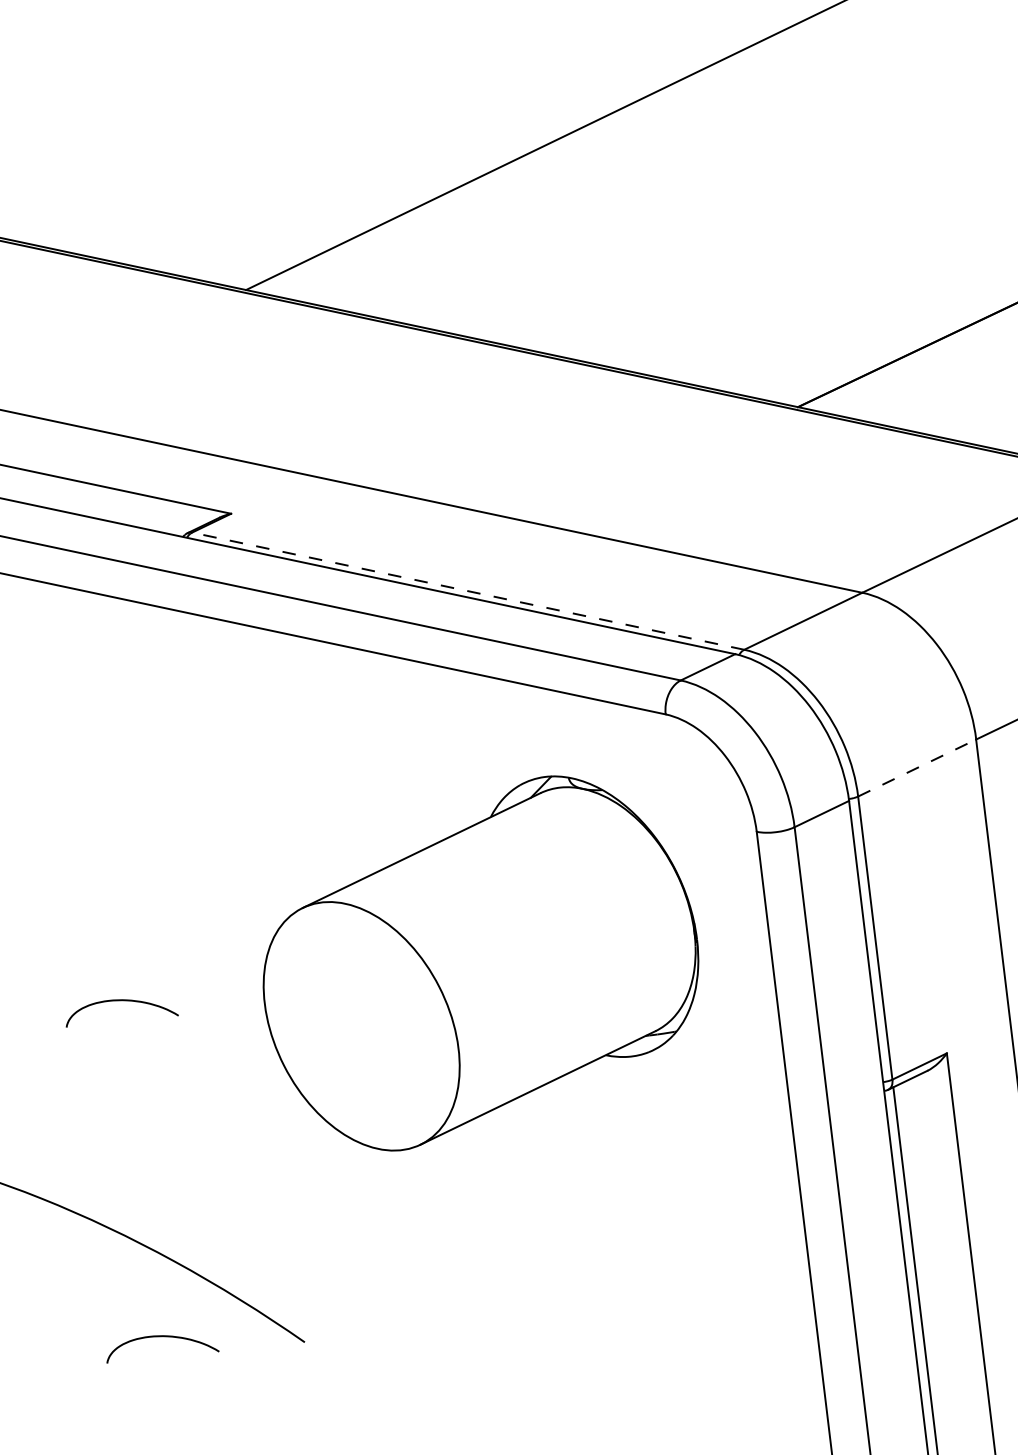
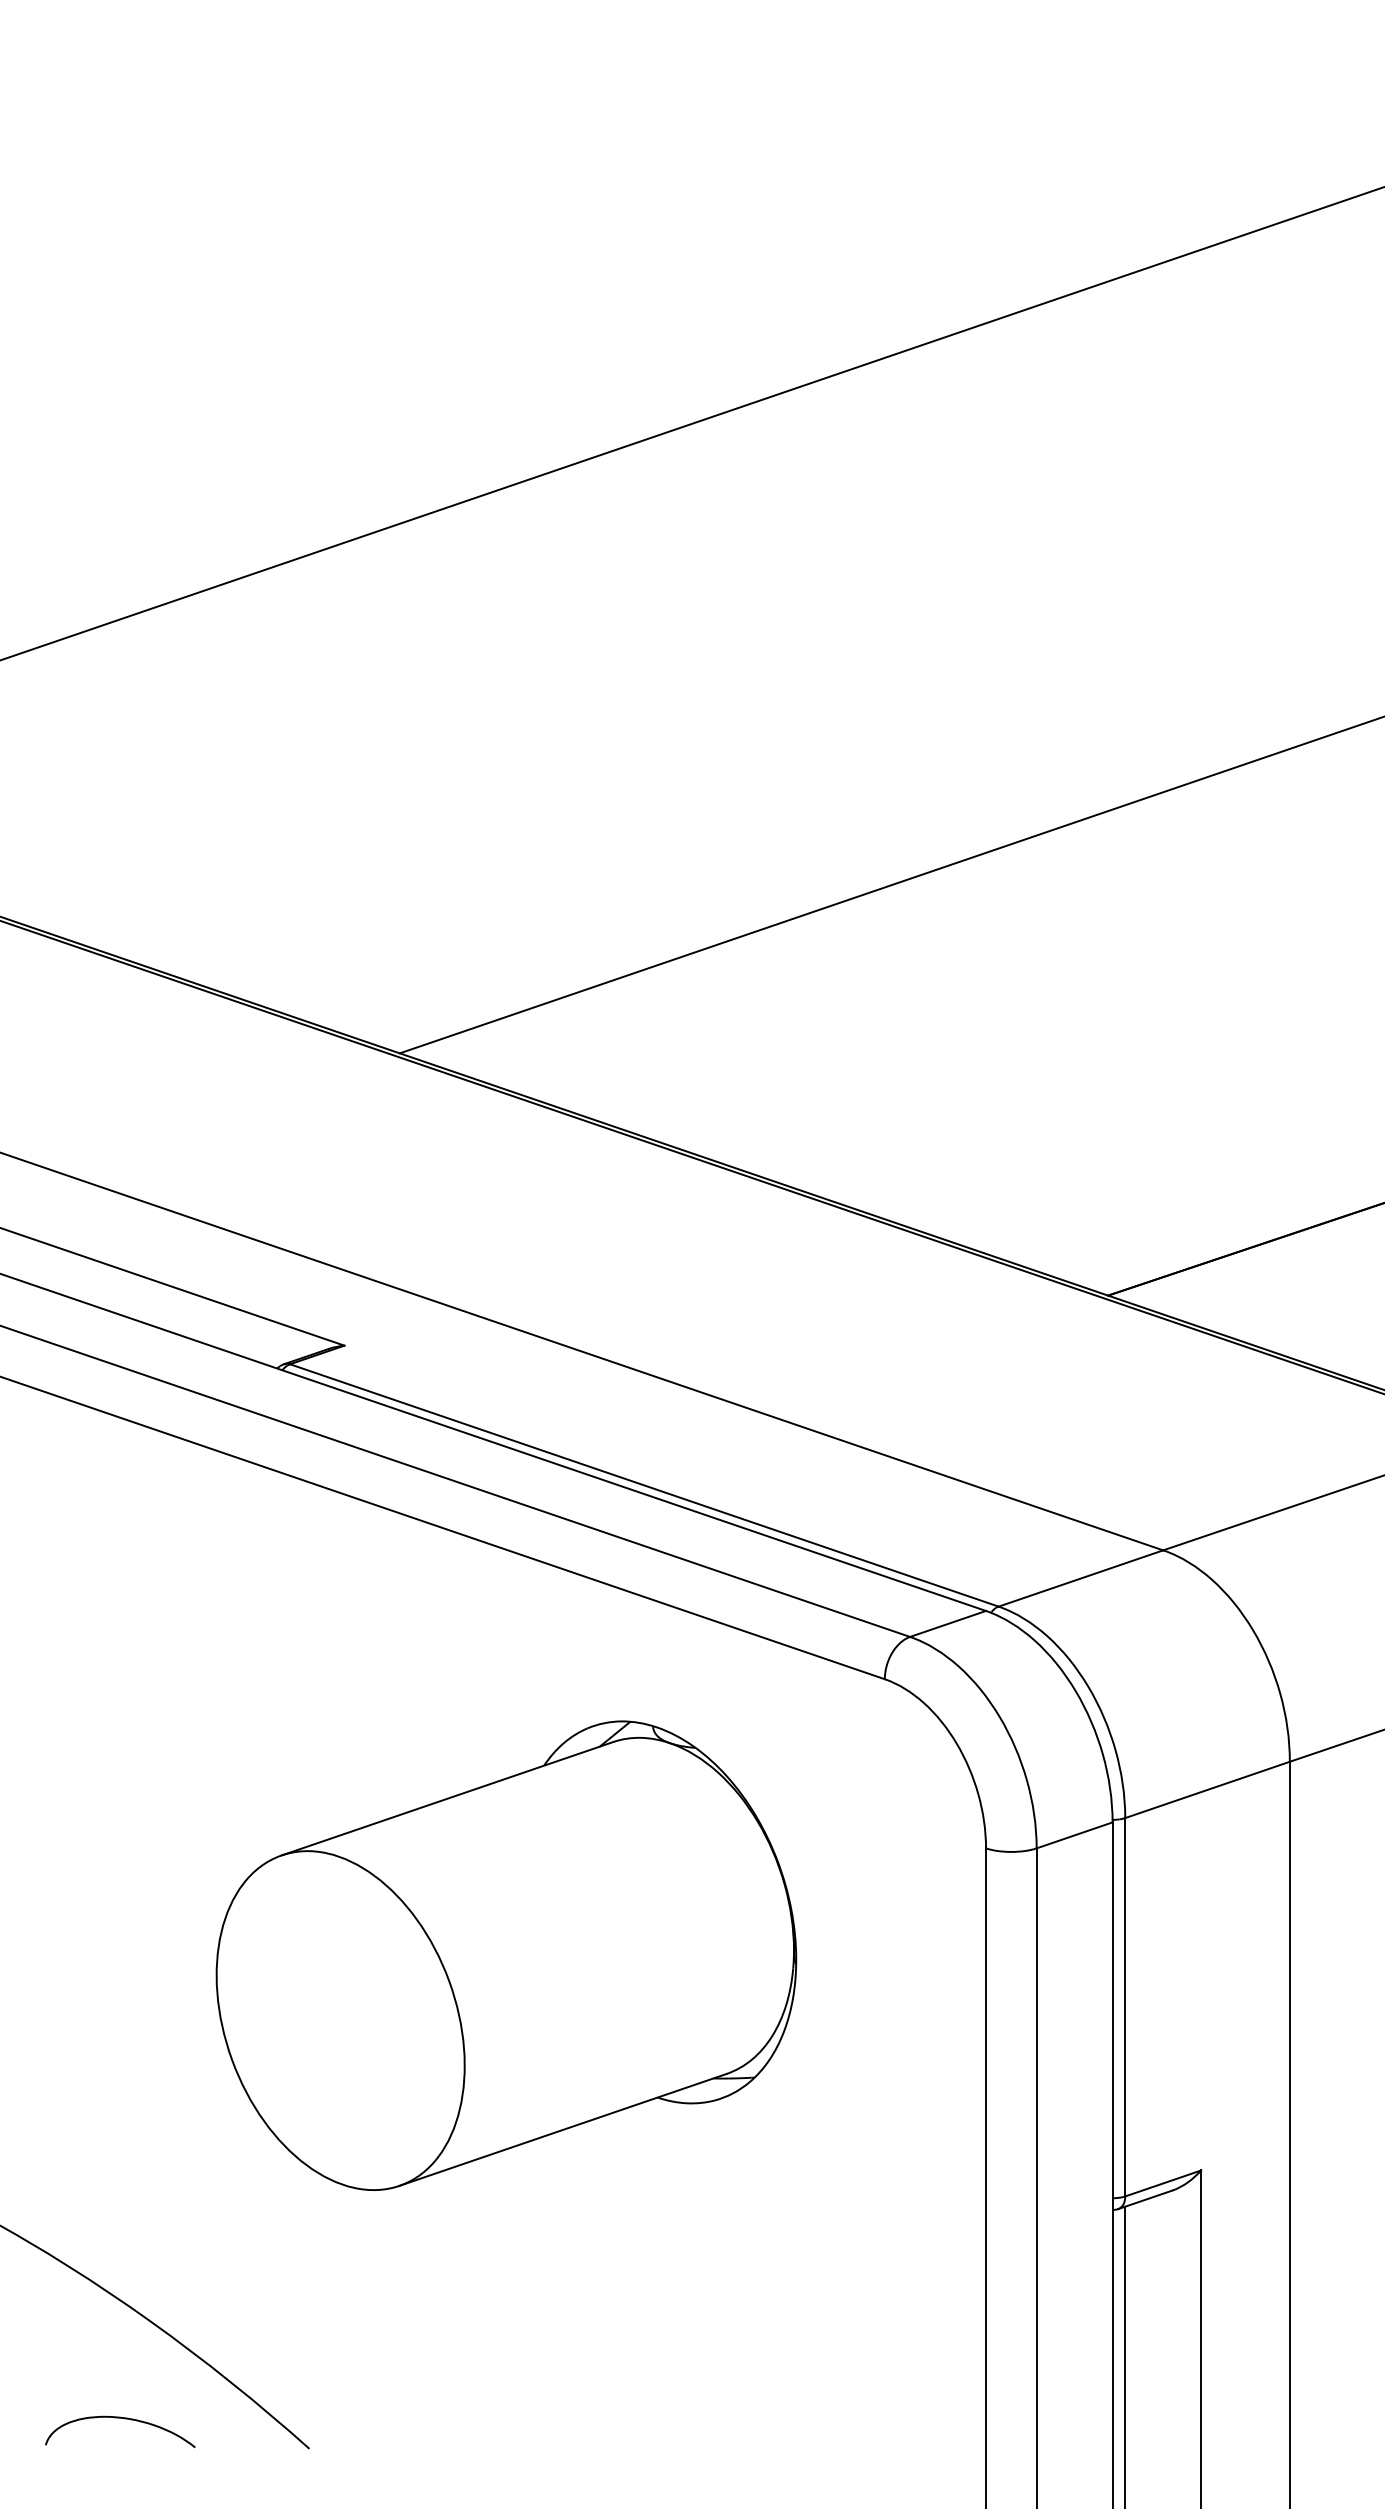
line: (467, 591) -> (643, 1485), dashed -> solid
line: (917, 767) -> (1207, 1789), dashed -> solid
part: (479, 962) -> (506, 1955), moved
curve: (123, 1001) -> (124, 1970), removed

